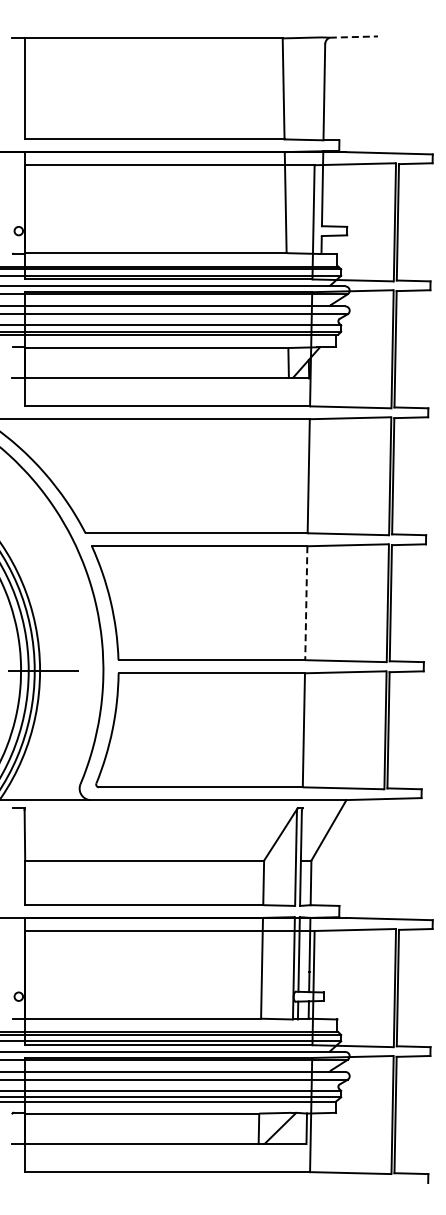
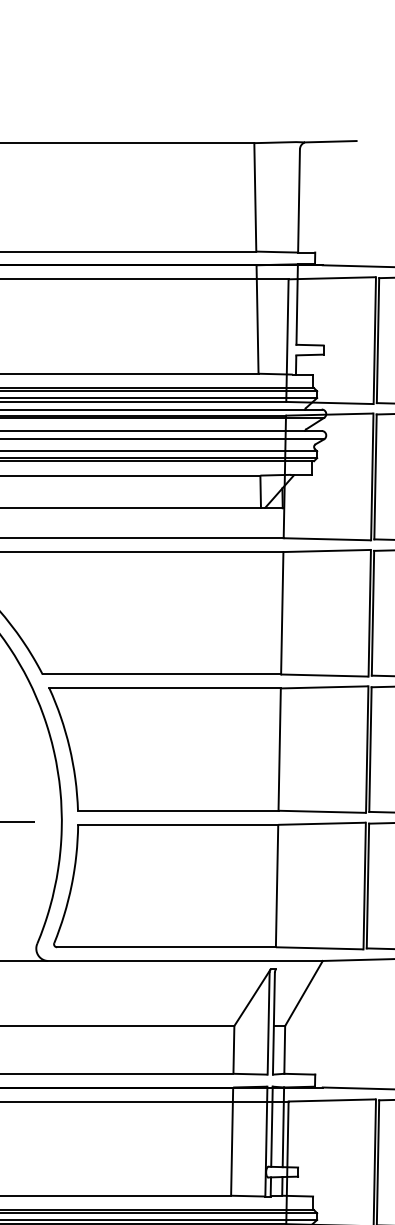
line: (354, 37) -> (331, 142), dashed -> solid
line: (306, 603) -> (279, 749), dashed -> solid

